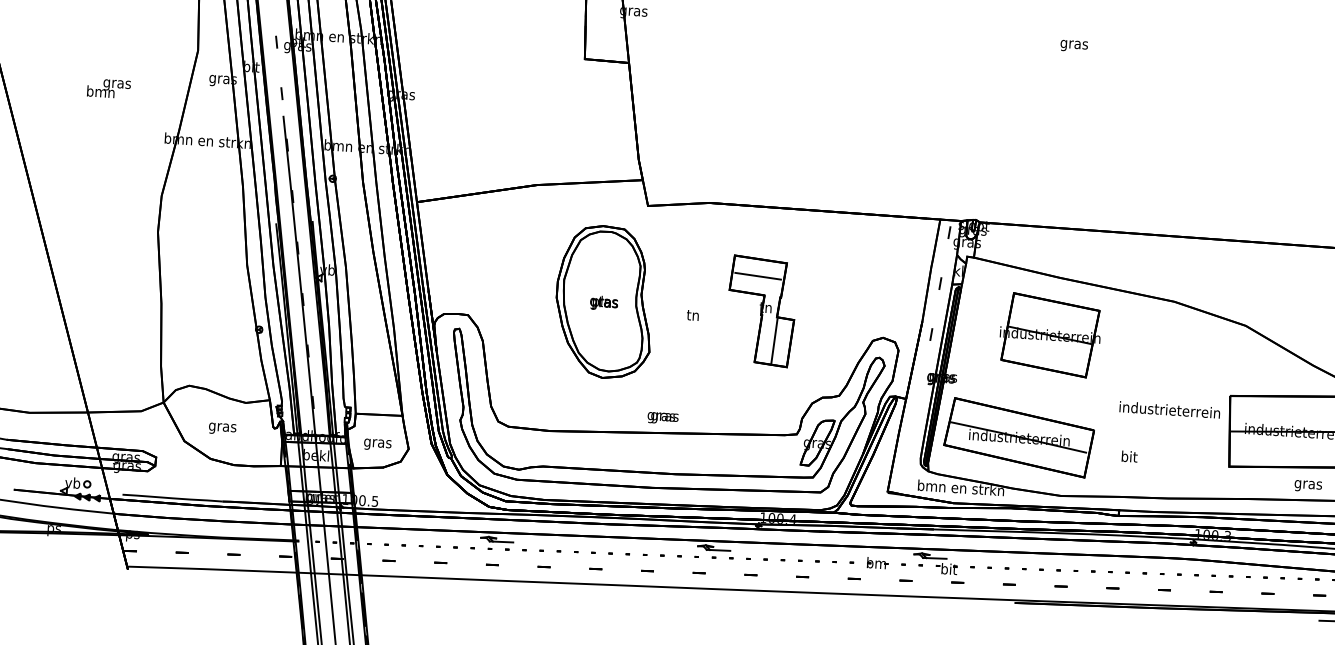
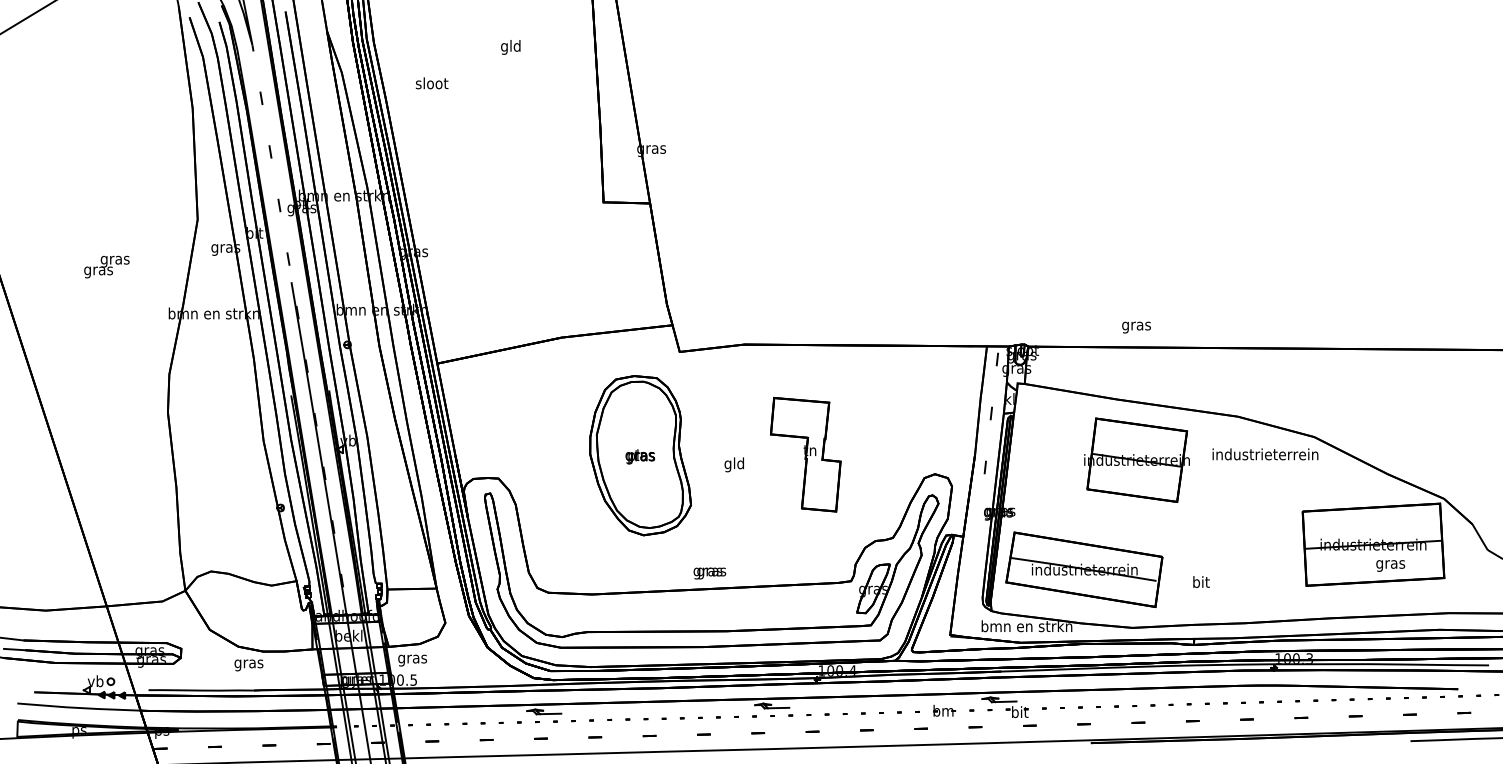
text: (1074, 46) -> (1136, 327), moved
text: (100, 92) -> (98, 270), bmn -> gras
line: (757, 276) -> (799, 418), removed
text: (692, 316) -> (733, 464), tn -> gld
part: (1049, 334) -> (1136, 459), moved
line: (774, 341) -> (821, 485), removed
text: (1169, 410) -> (1265, 454), moved
text: (222, 428) -> (248, 665), moved
text: (377, 444) -> (412, 660), moved
text: (1308, 485) -> (1390, 565), moved

